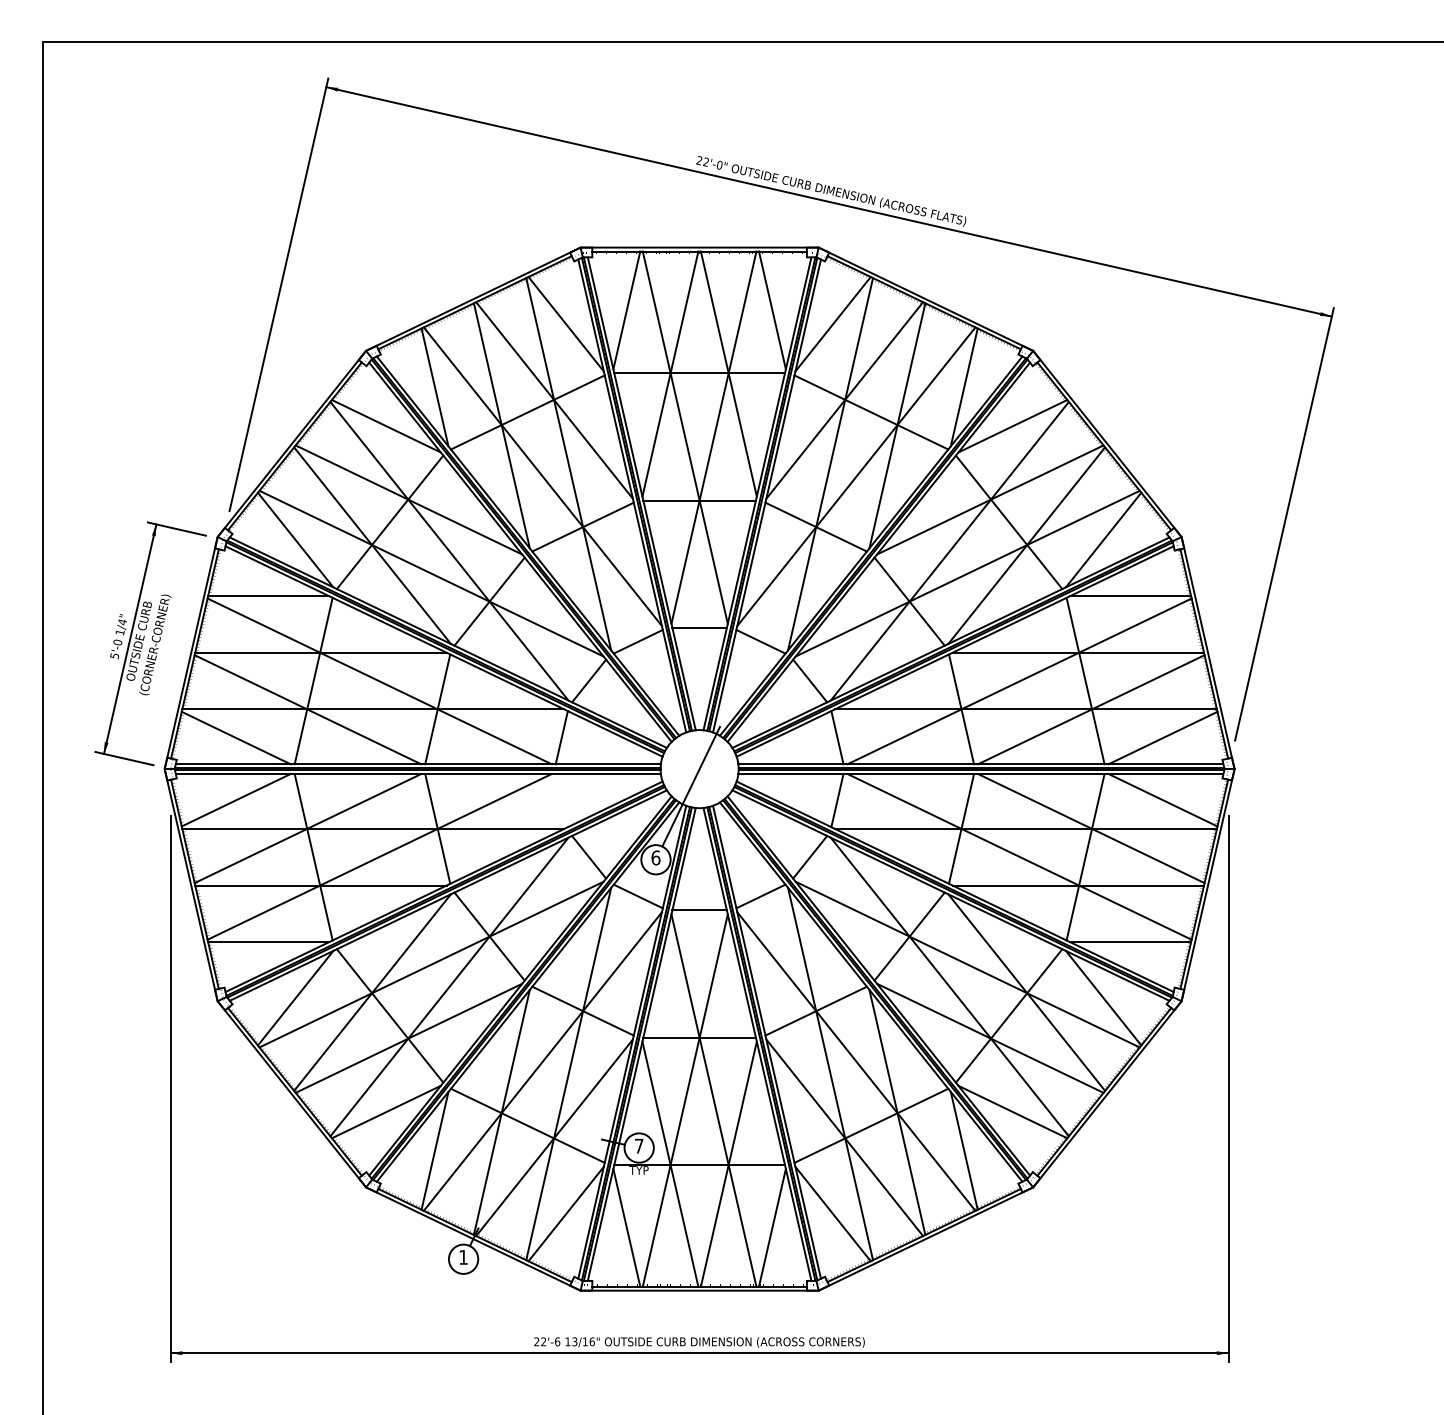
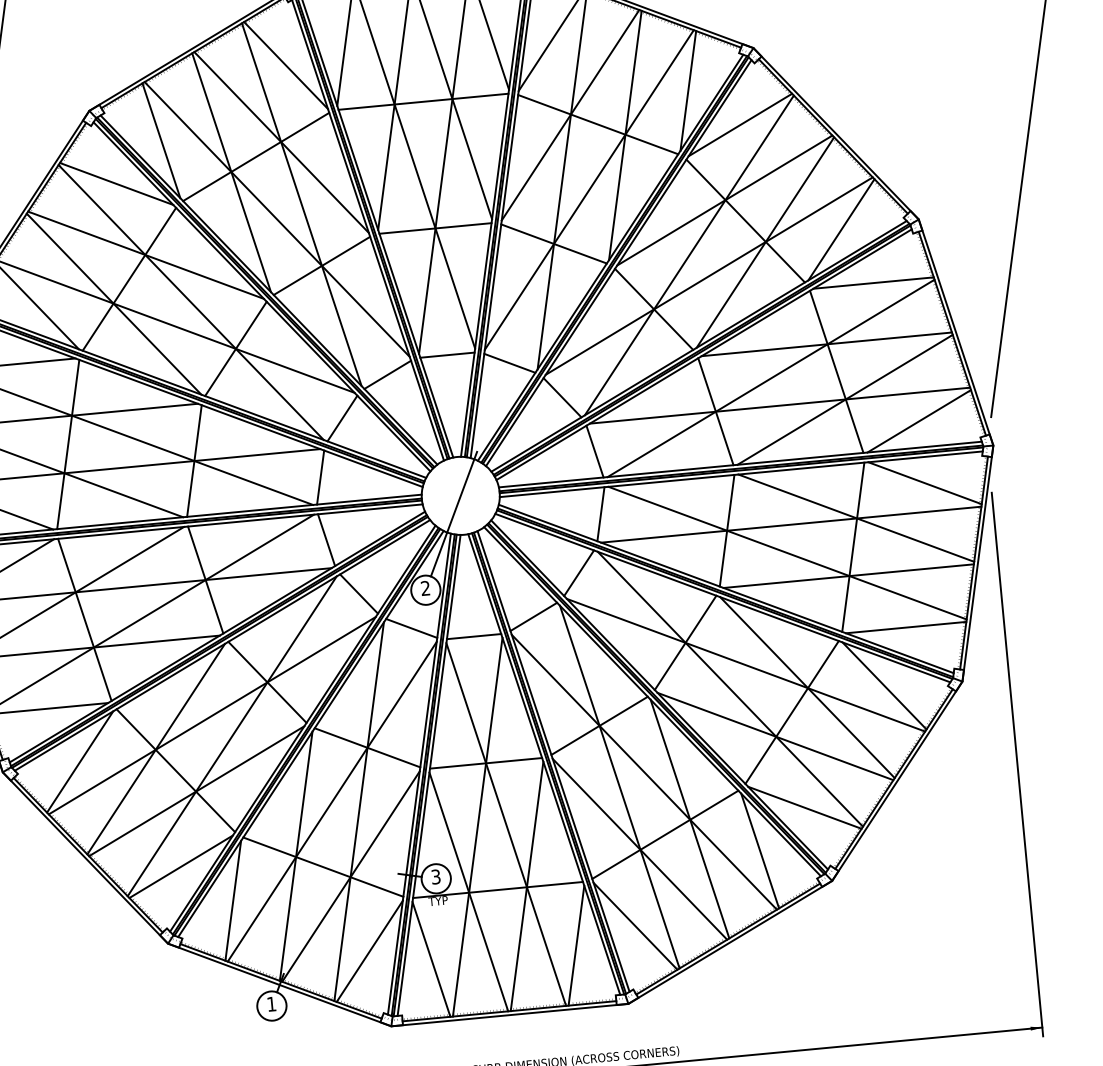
line: (561, 800) -> (326, 540), added
text: (655, 857) -> (425, 588), 6 -> 2
text: (638, 1145) -> (435, 876), 7 -> 3

